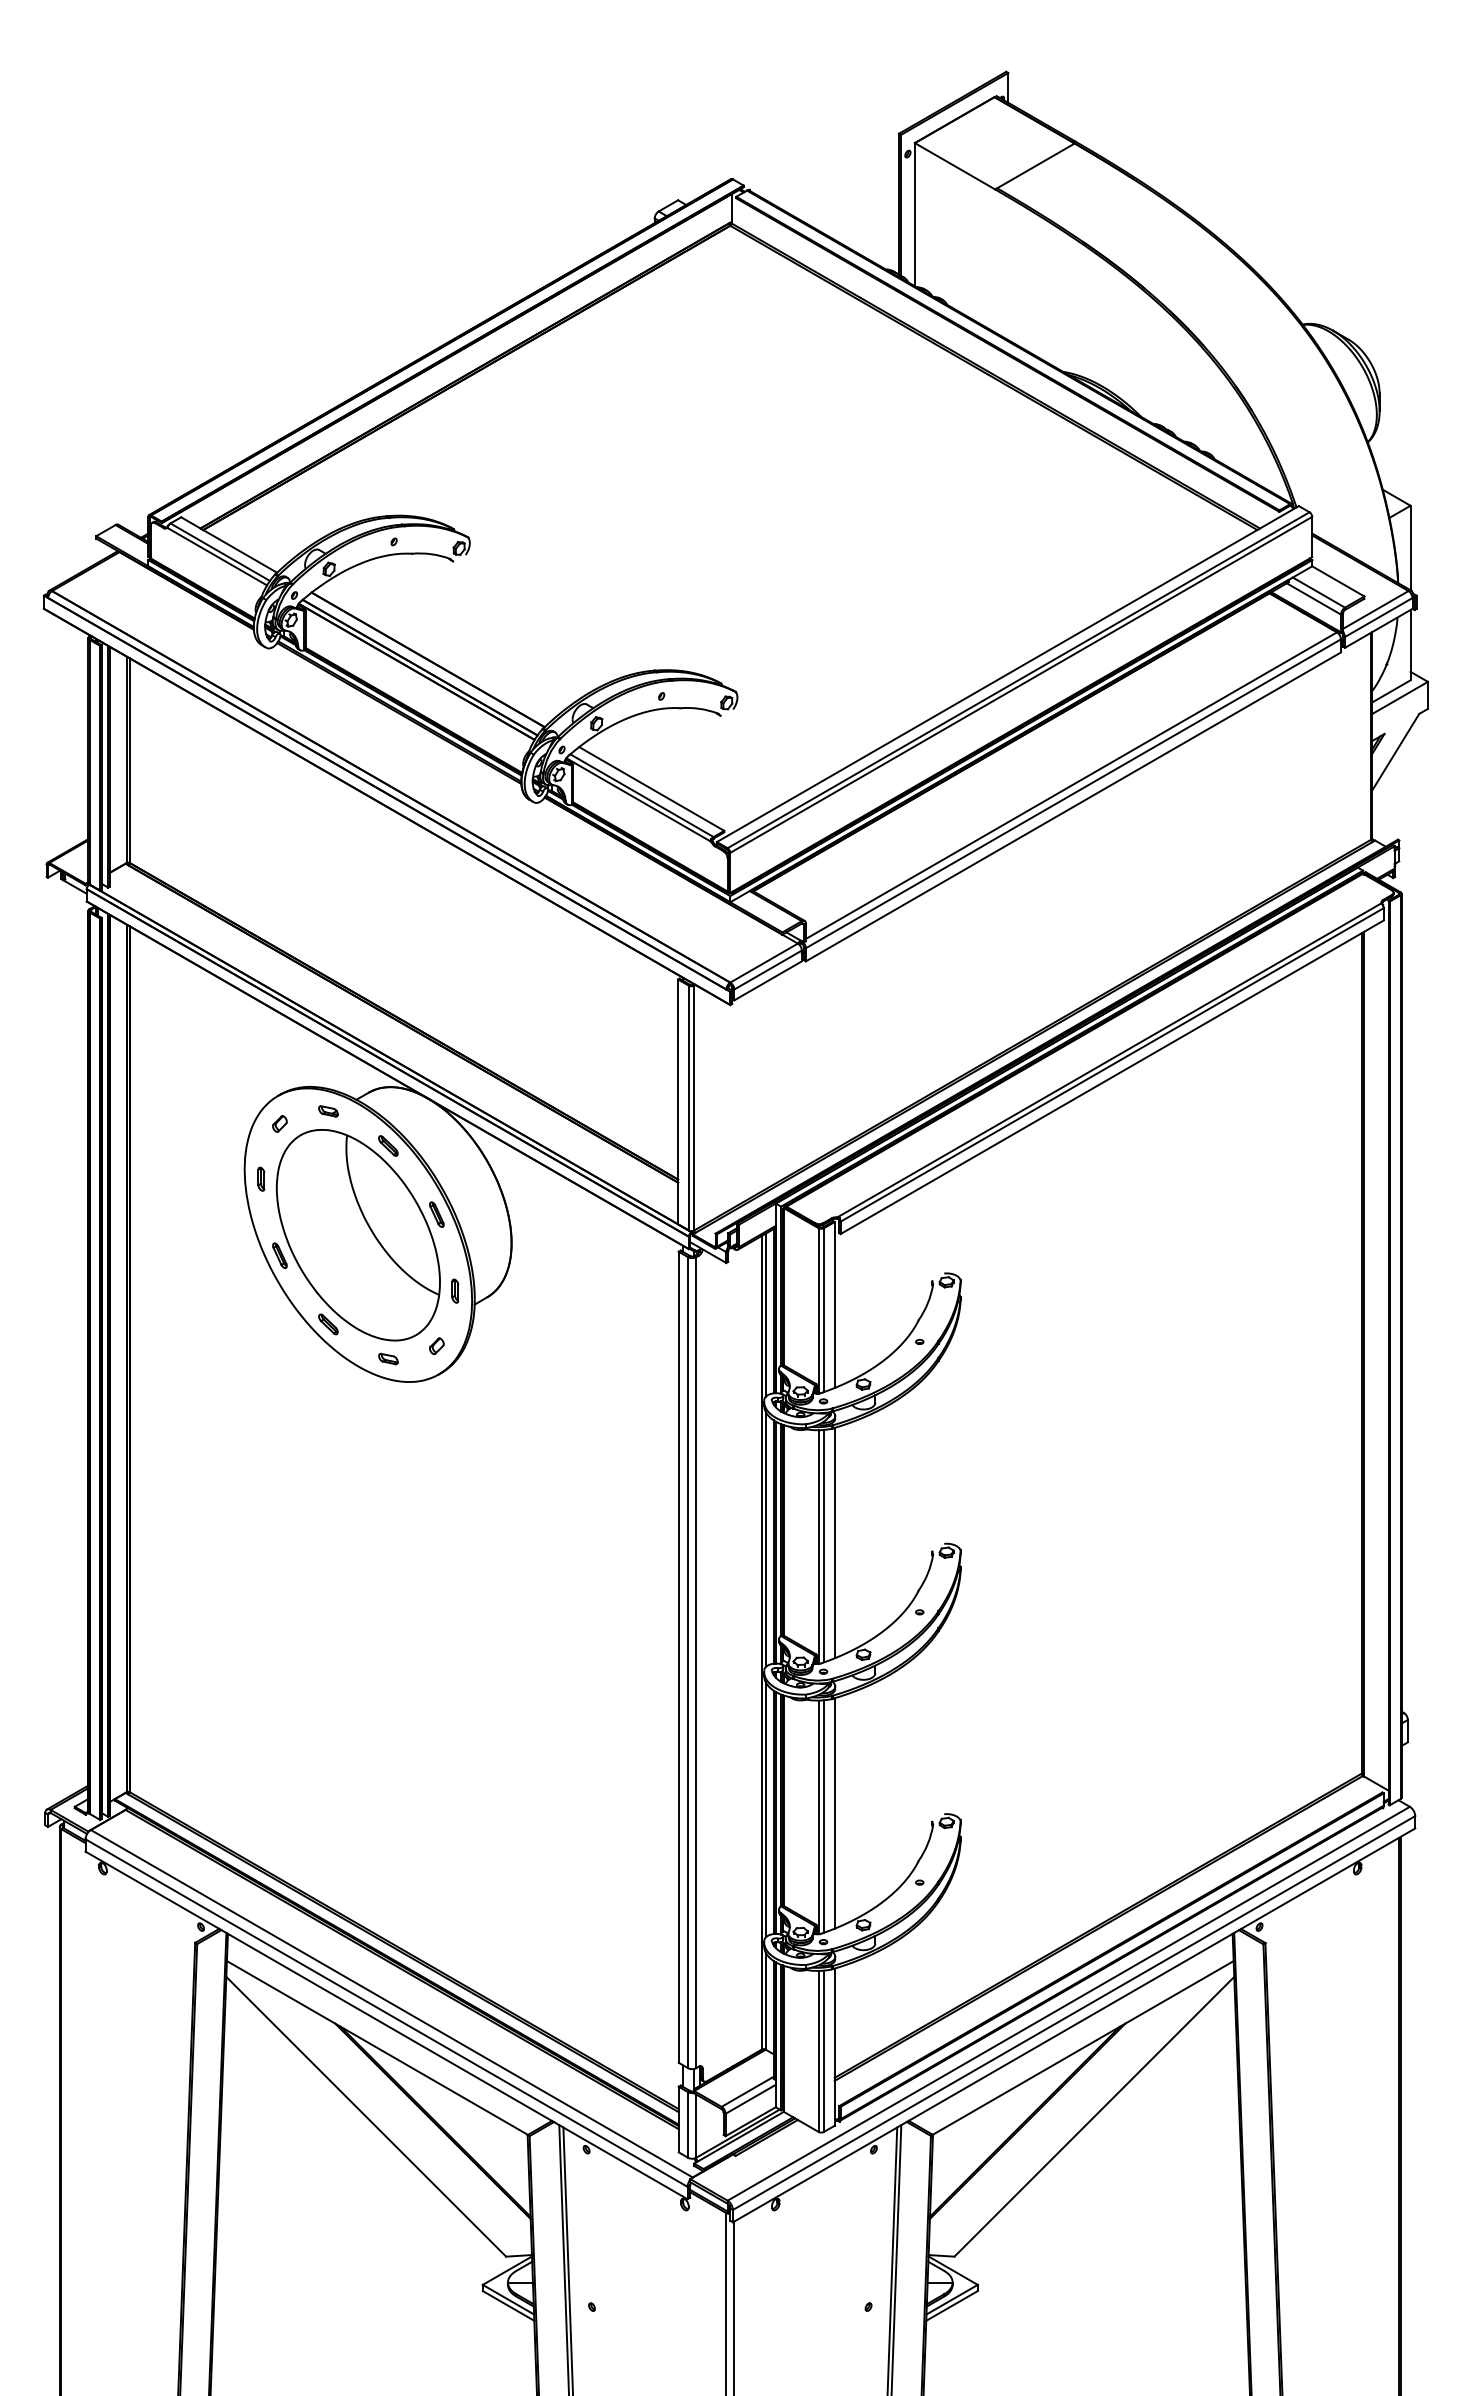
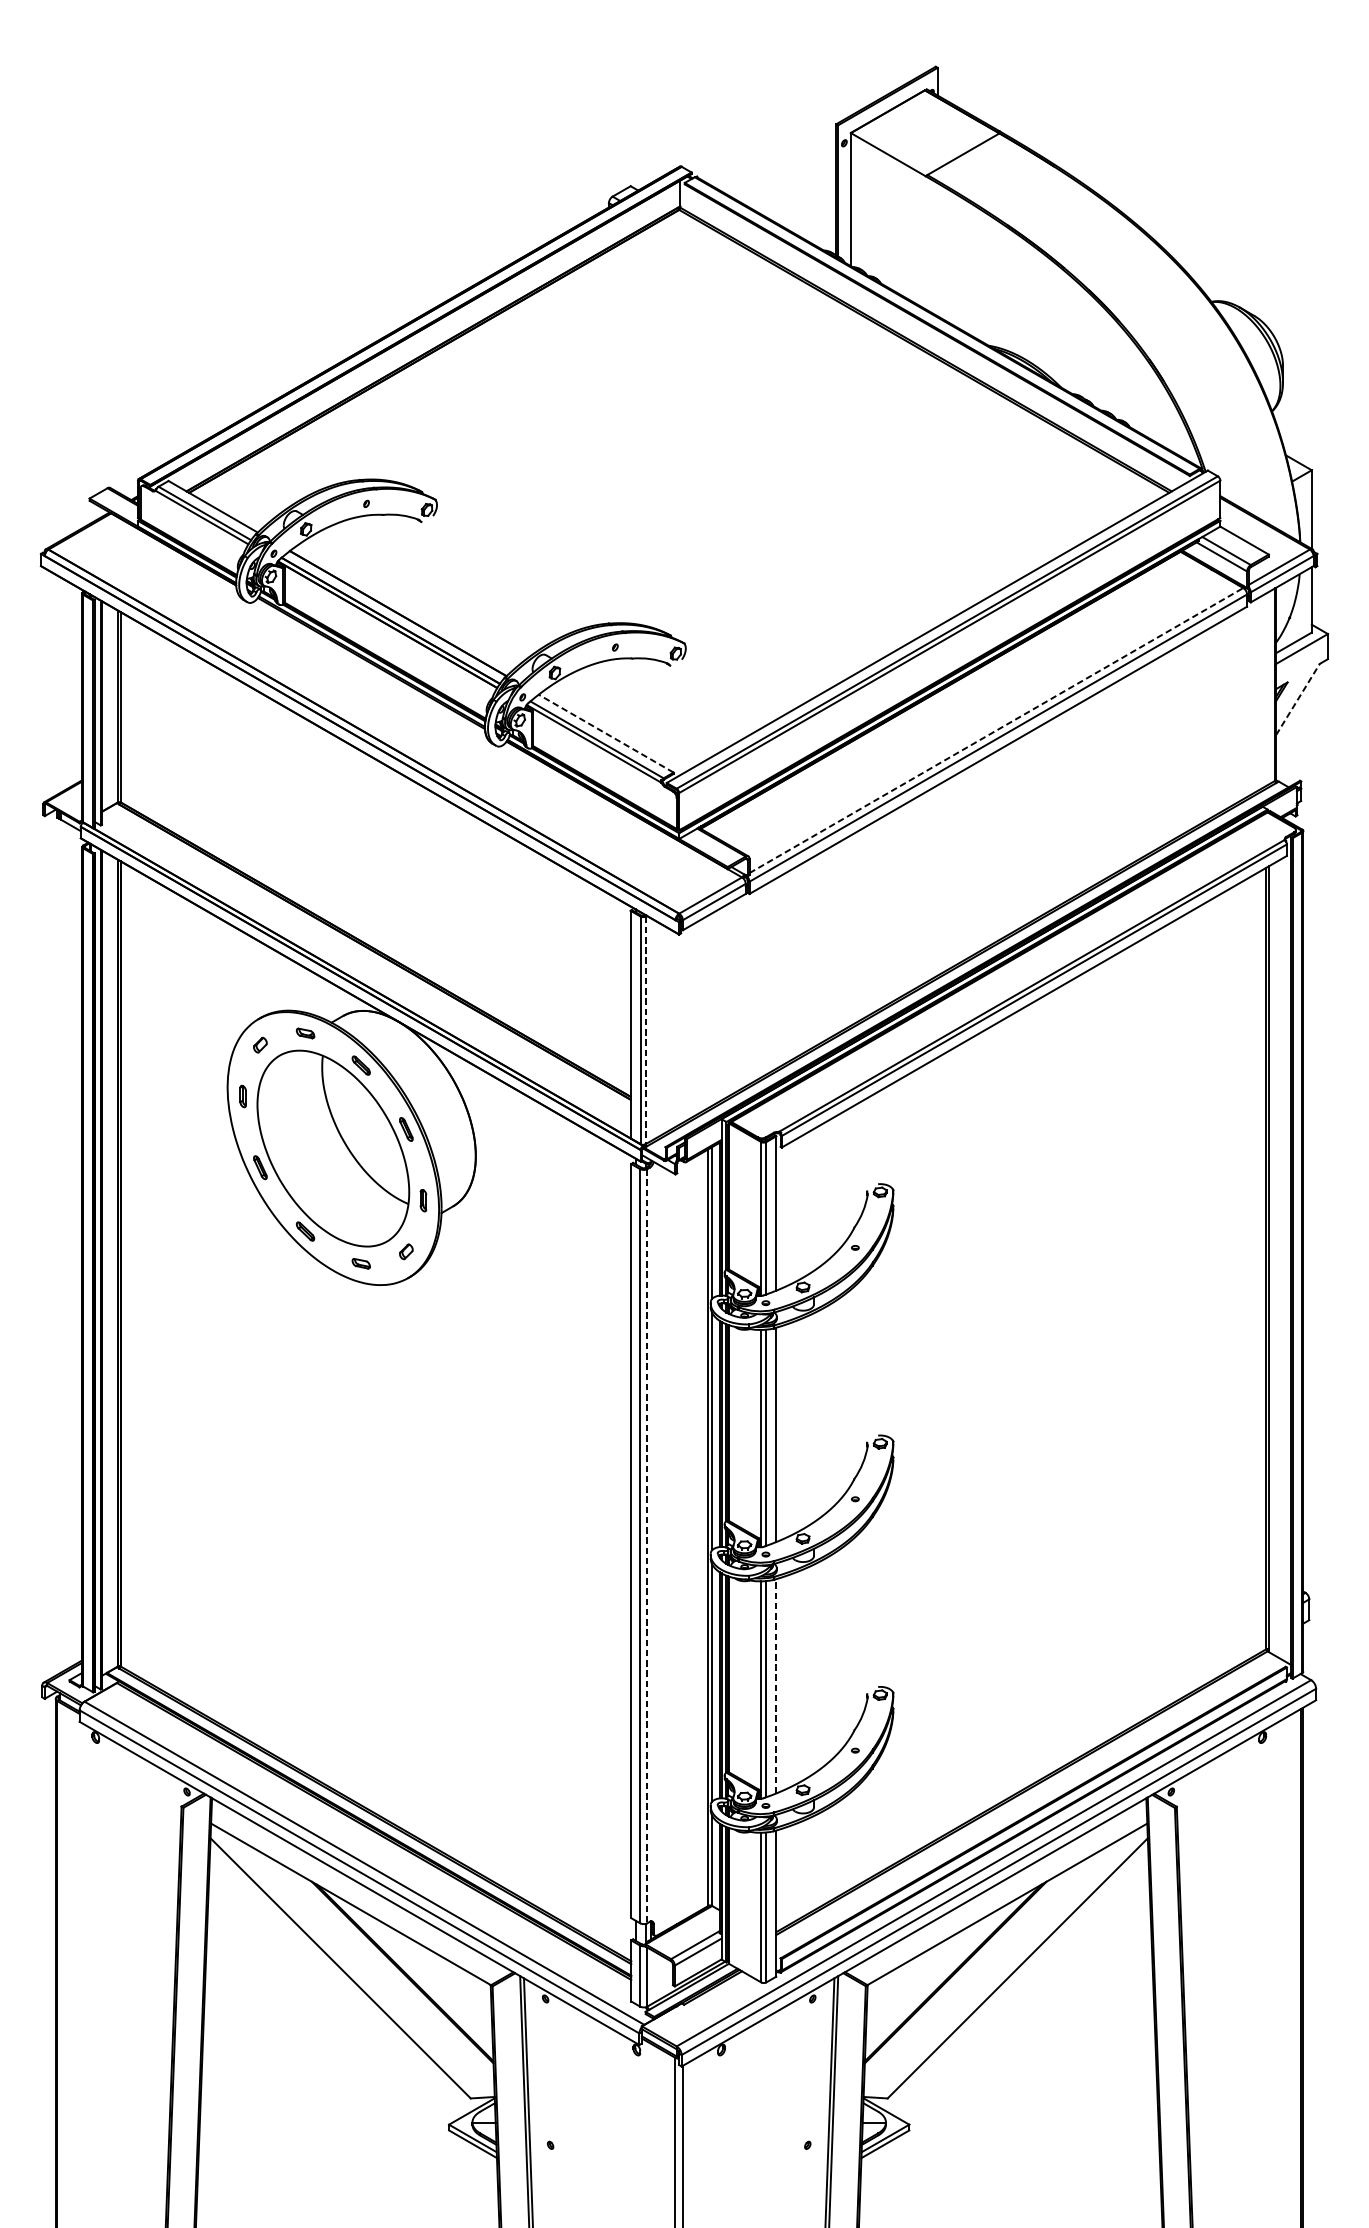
line: (1395, 752) -> (1297, 699), solid -> dashed
line: (1071, 785) -> (996, 730), solid -> dashed
line: (651, 788) -> (605, 733), solid -> dashed
line: (694, 1108) -> (645, 1030), solid -> dashed
line: (696, 1662) -> (647, 1545), solid -> dashed
line: (834, 1812) -> (776, 1685), solid -> dashed

